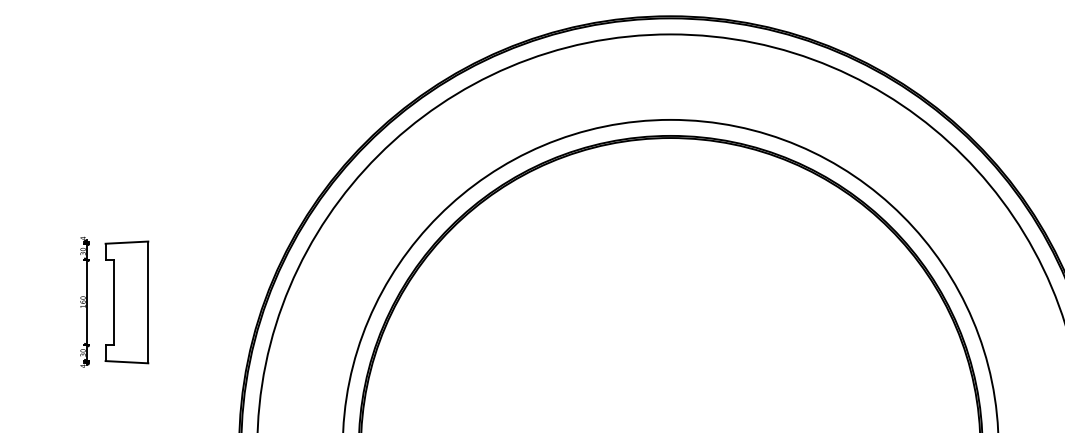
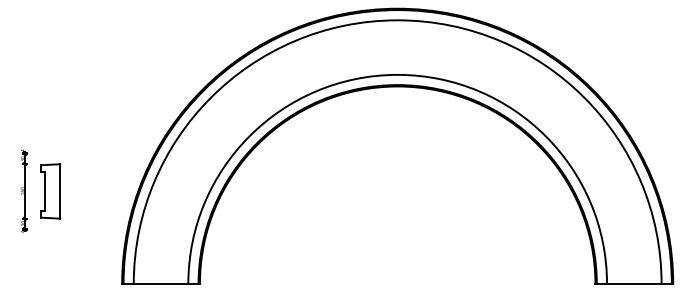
part: (126, 302) -> (50, 191), size x0.7

